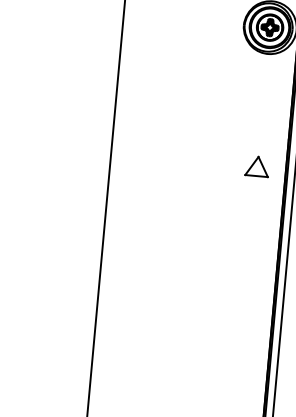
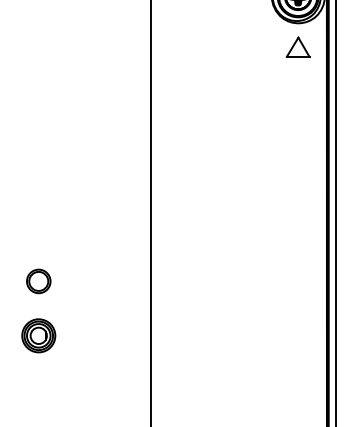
part: (256, 165) -> (297, 46), moved

